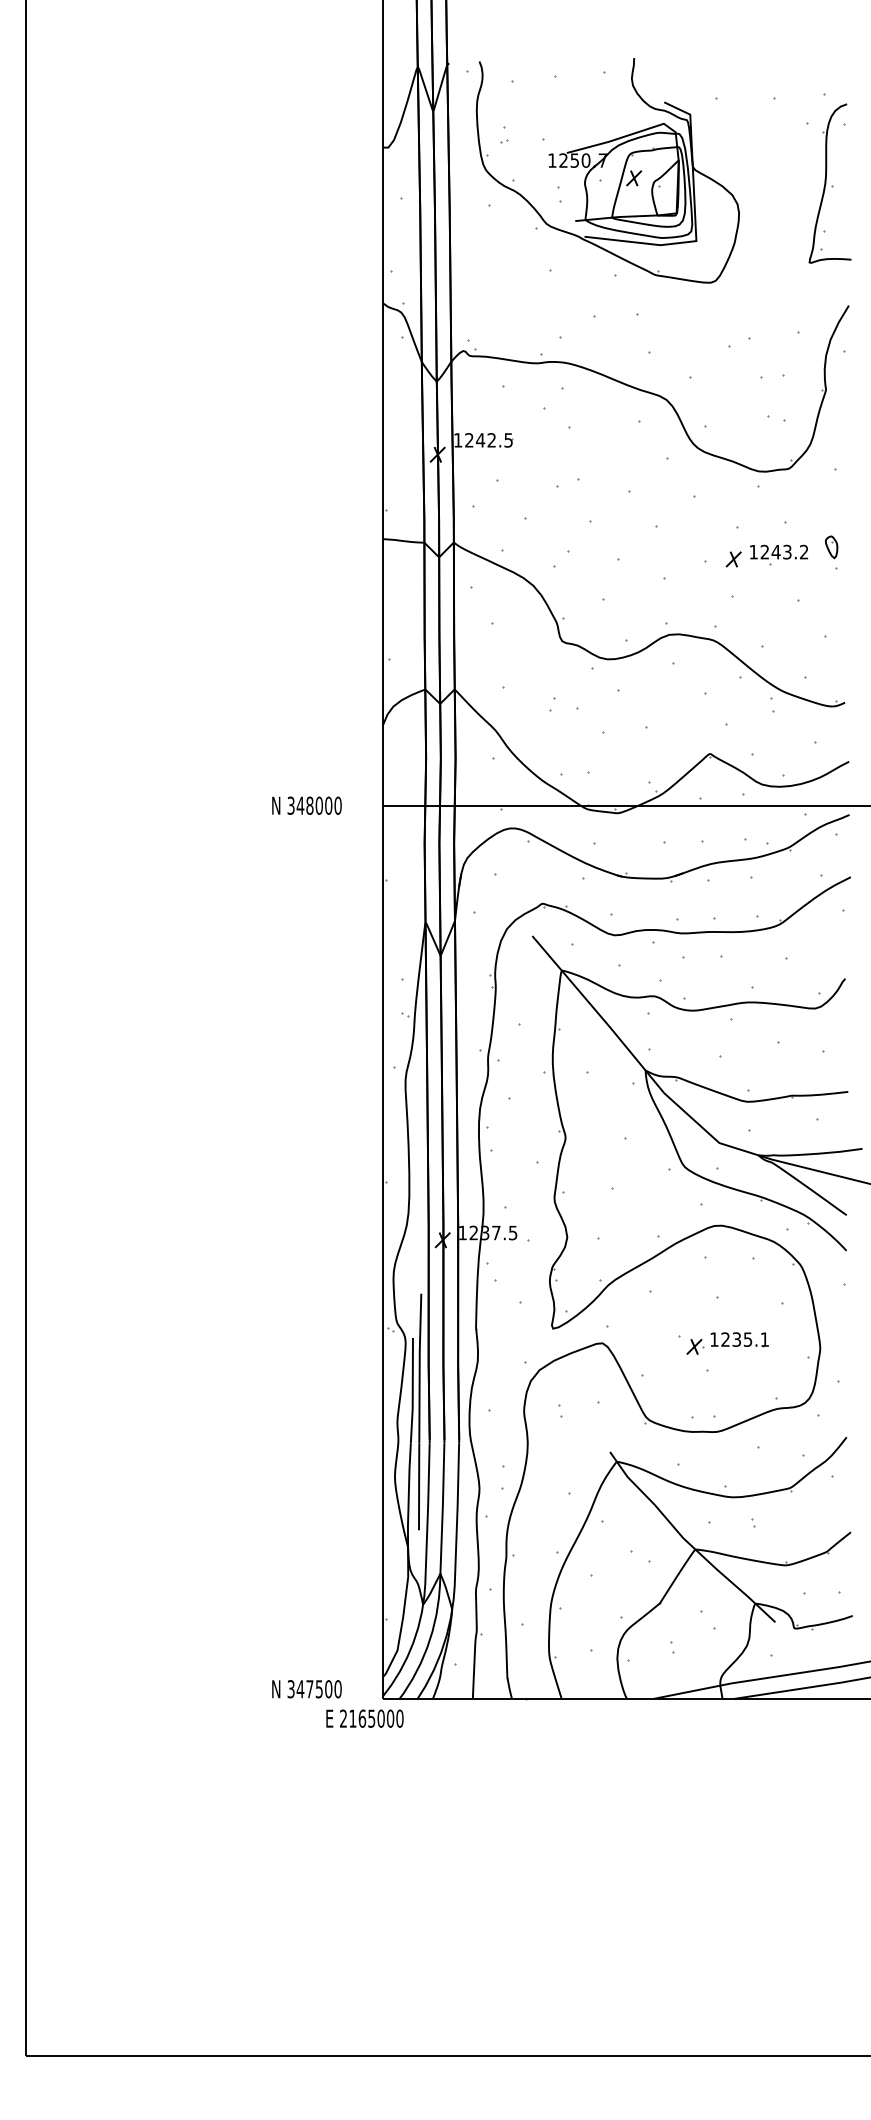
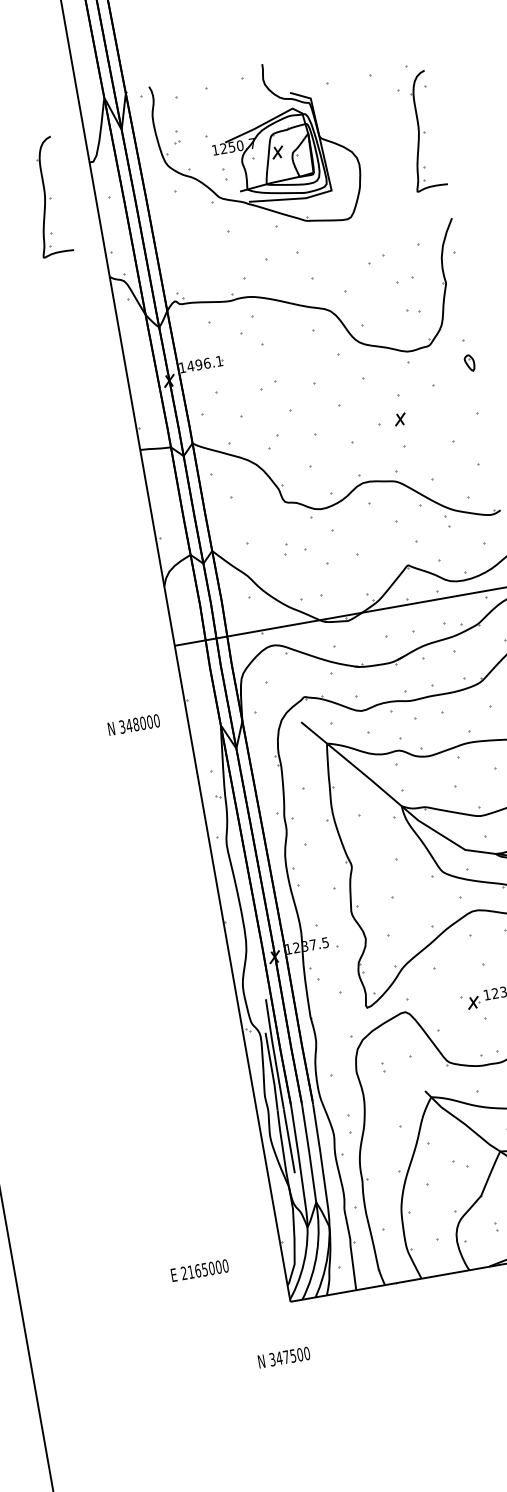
part: (320, 183) -> (48, 196), added
text: (488, 440) -> (204, 363), 1242.5 -> 1496.1
part: (831, 547) -> (469, 363), moved
part: (778, 554) -> (432, 410), removed
text: (306, 805) -> (133, 724), moved
text: (306, 1689) -> (283, 1357), moved
text: (364, 1718) -> (199, 1270), moved

